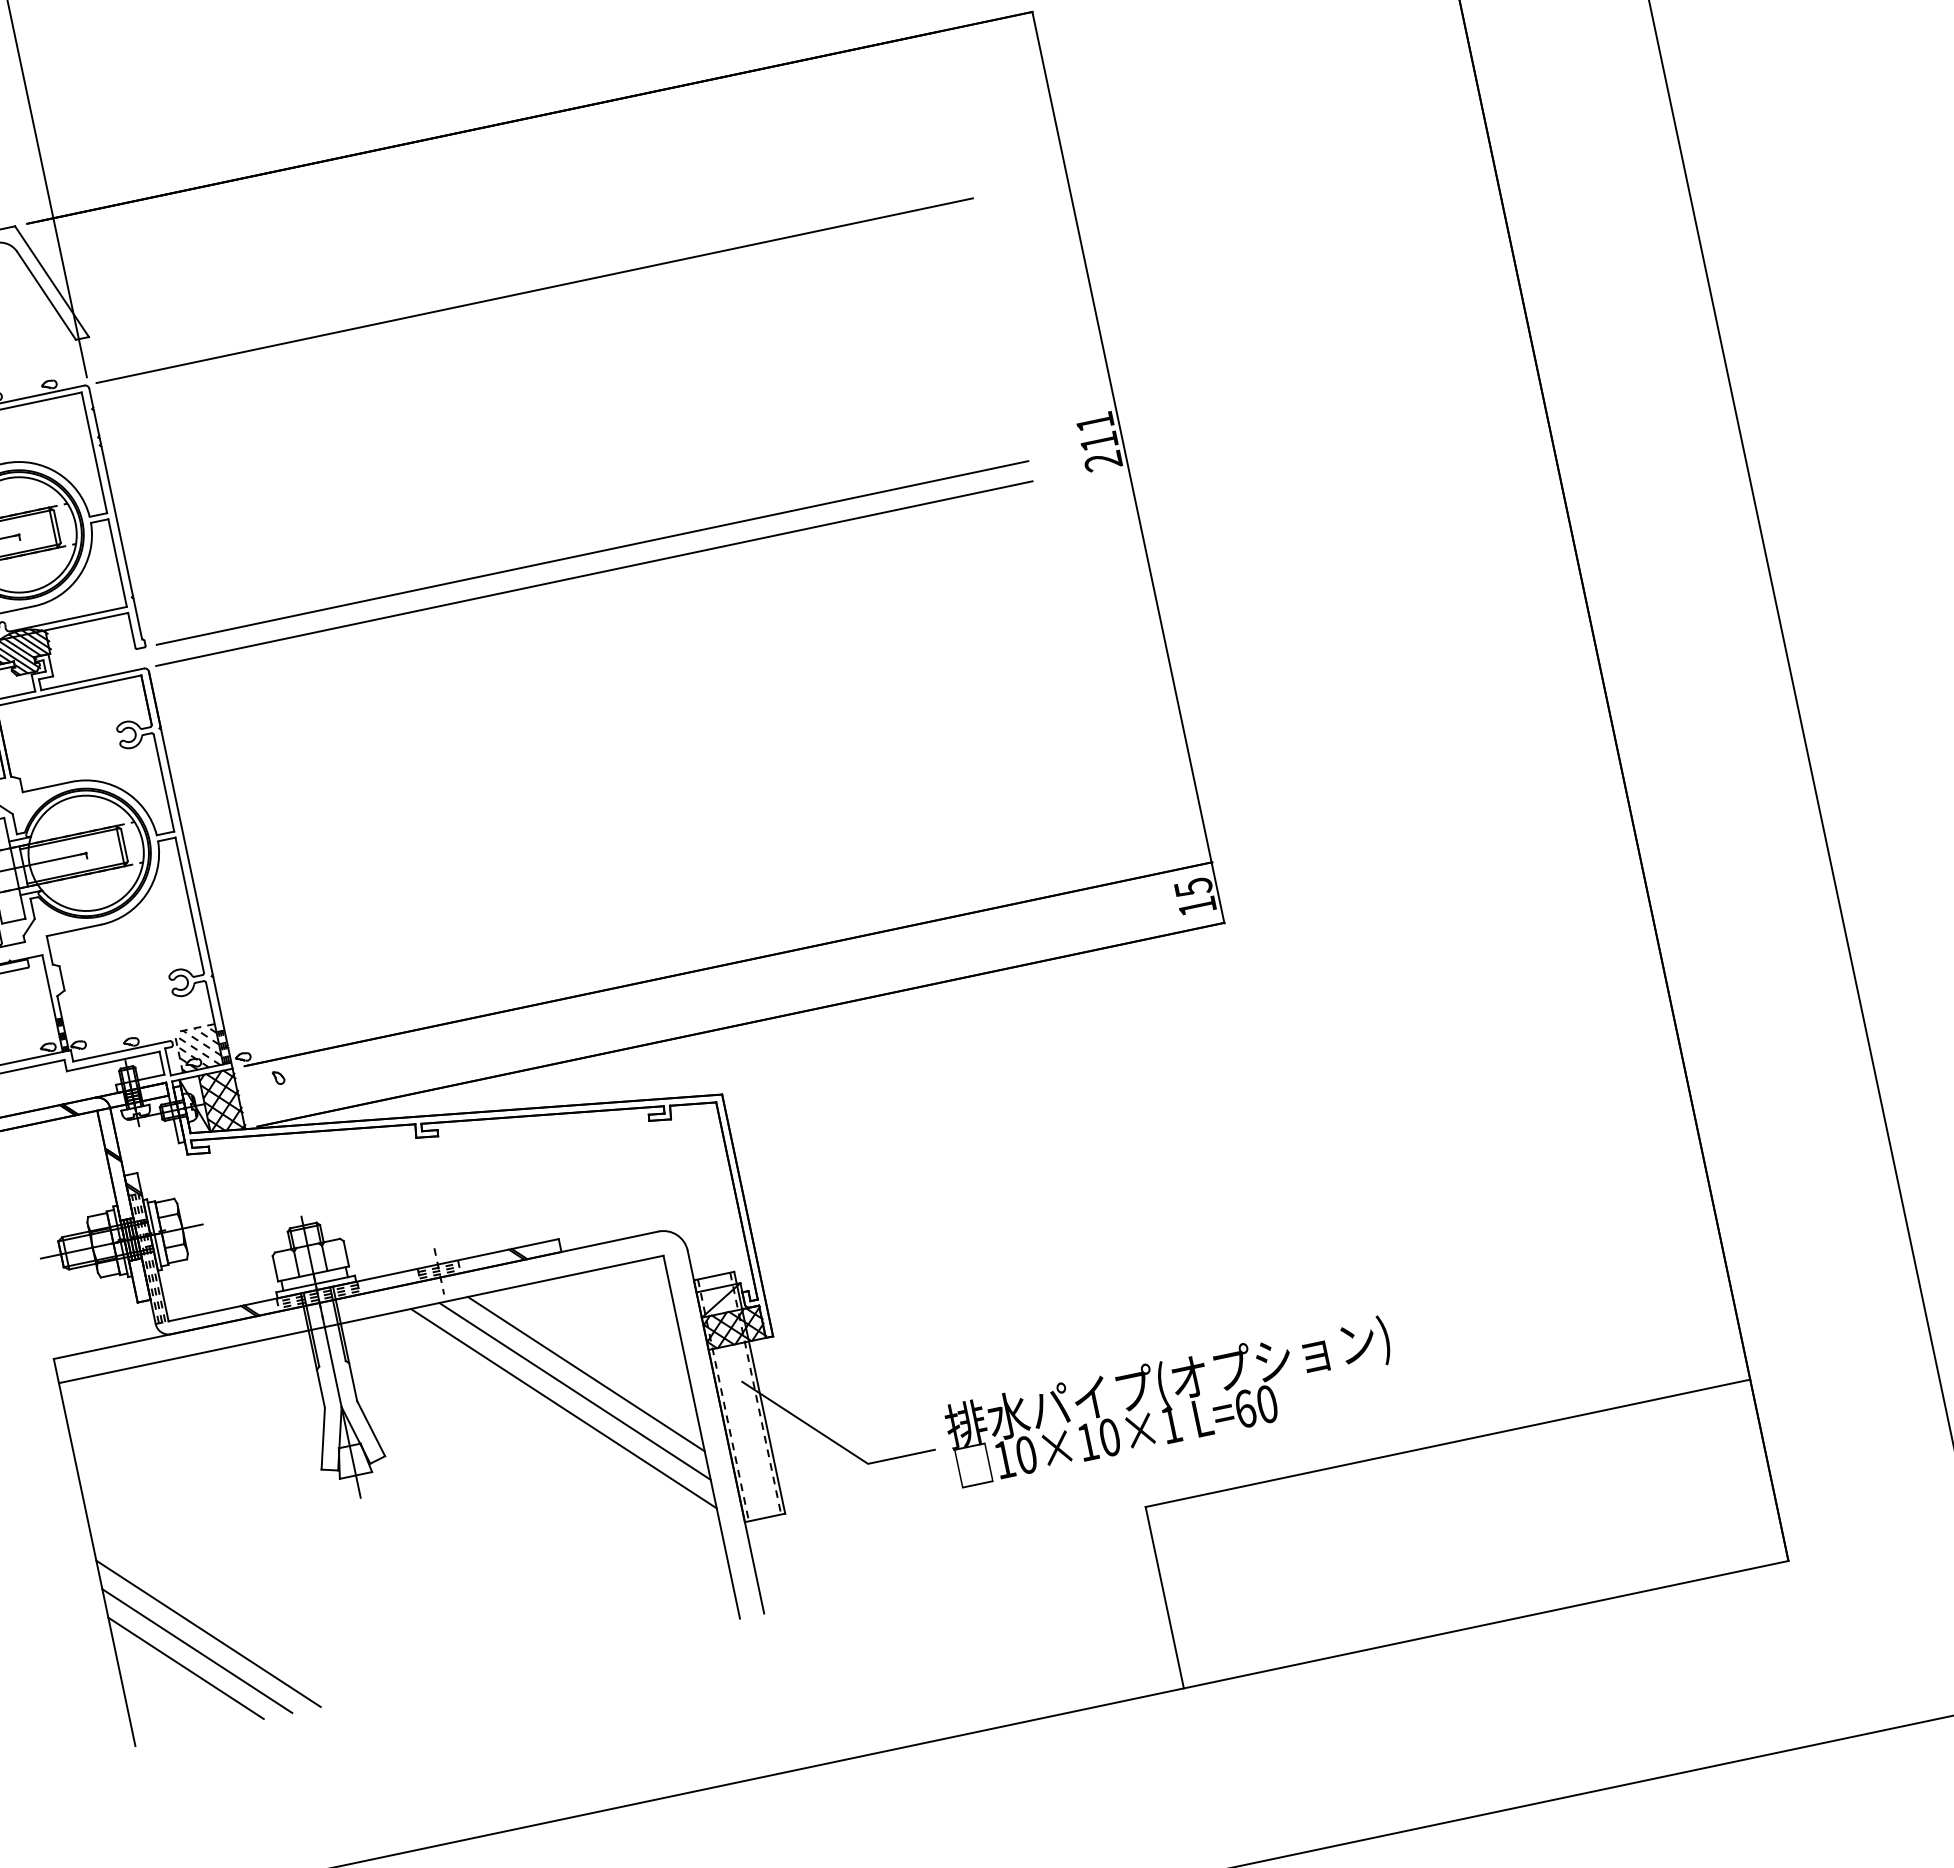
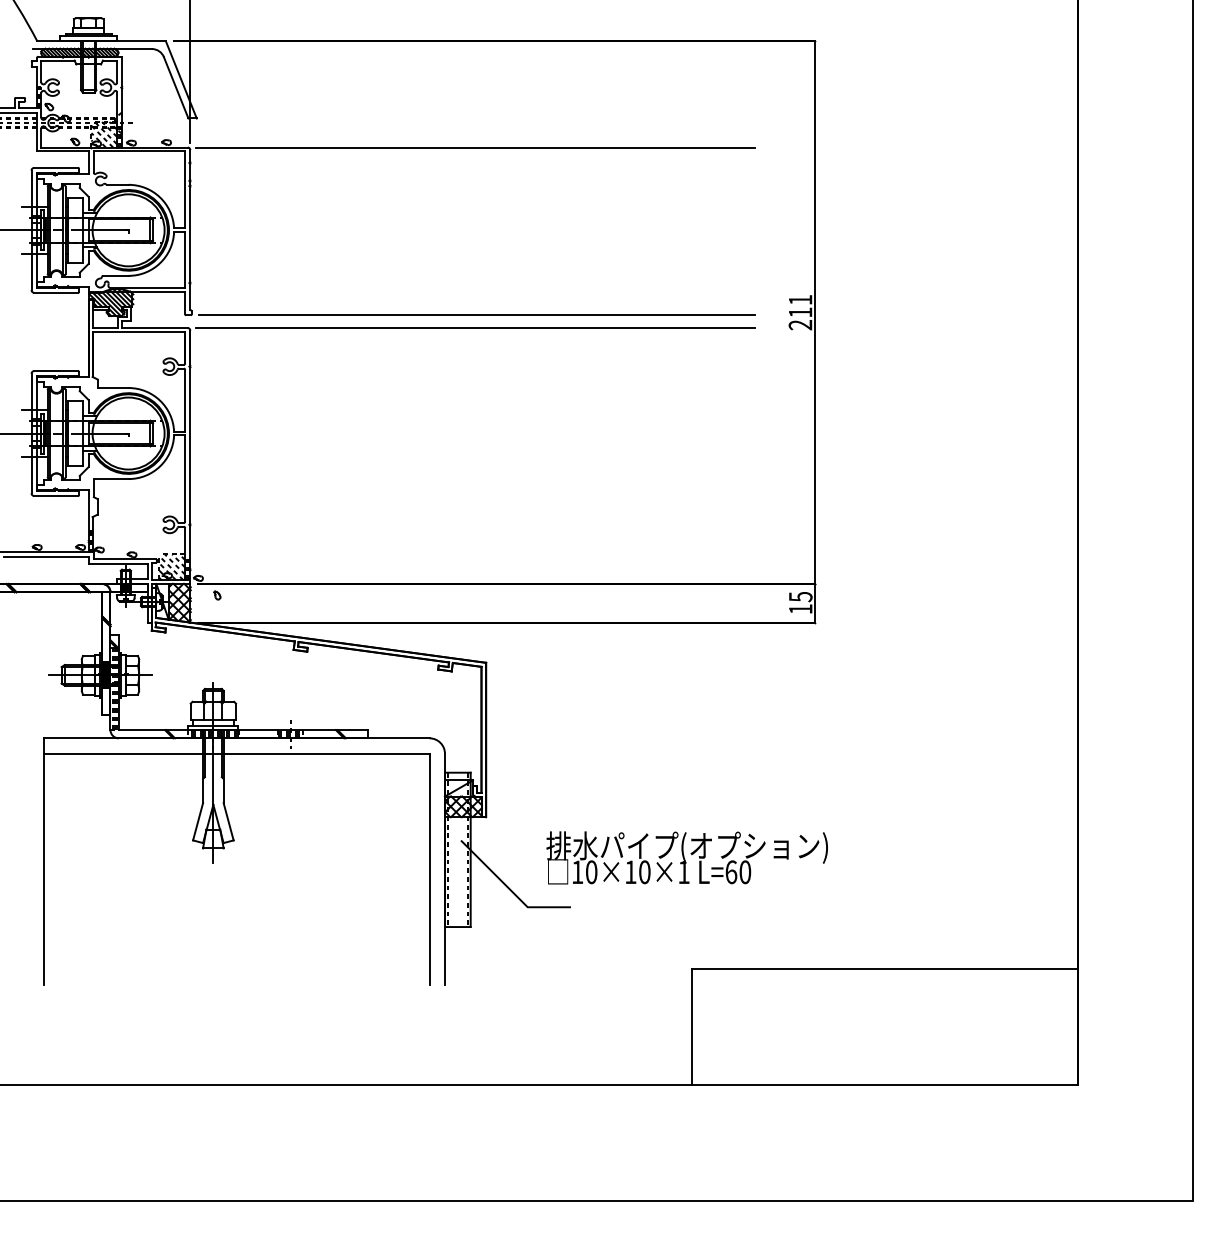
line: (585, 1373) -> (366, 815), removed
line: (573, 1390) -> (357, 824), removed
text: (1170, 1400) -> (686, 857), moved
line: (562, 1407) -> (348, 833), removed
line: (208, 1634) -> (102, 926), removed
line: (196, 1651) -> (93, 935), removed
line: (185, 1668) -> (84, 944), removed

